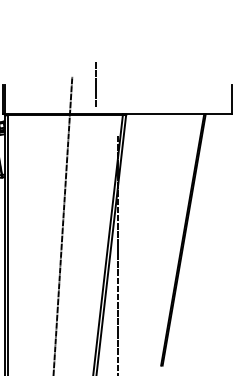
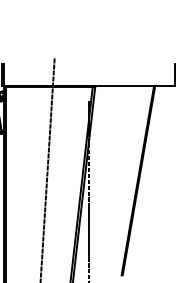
line: (96, 84) -> (72, 63), removed

